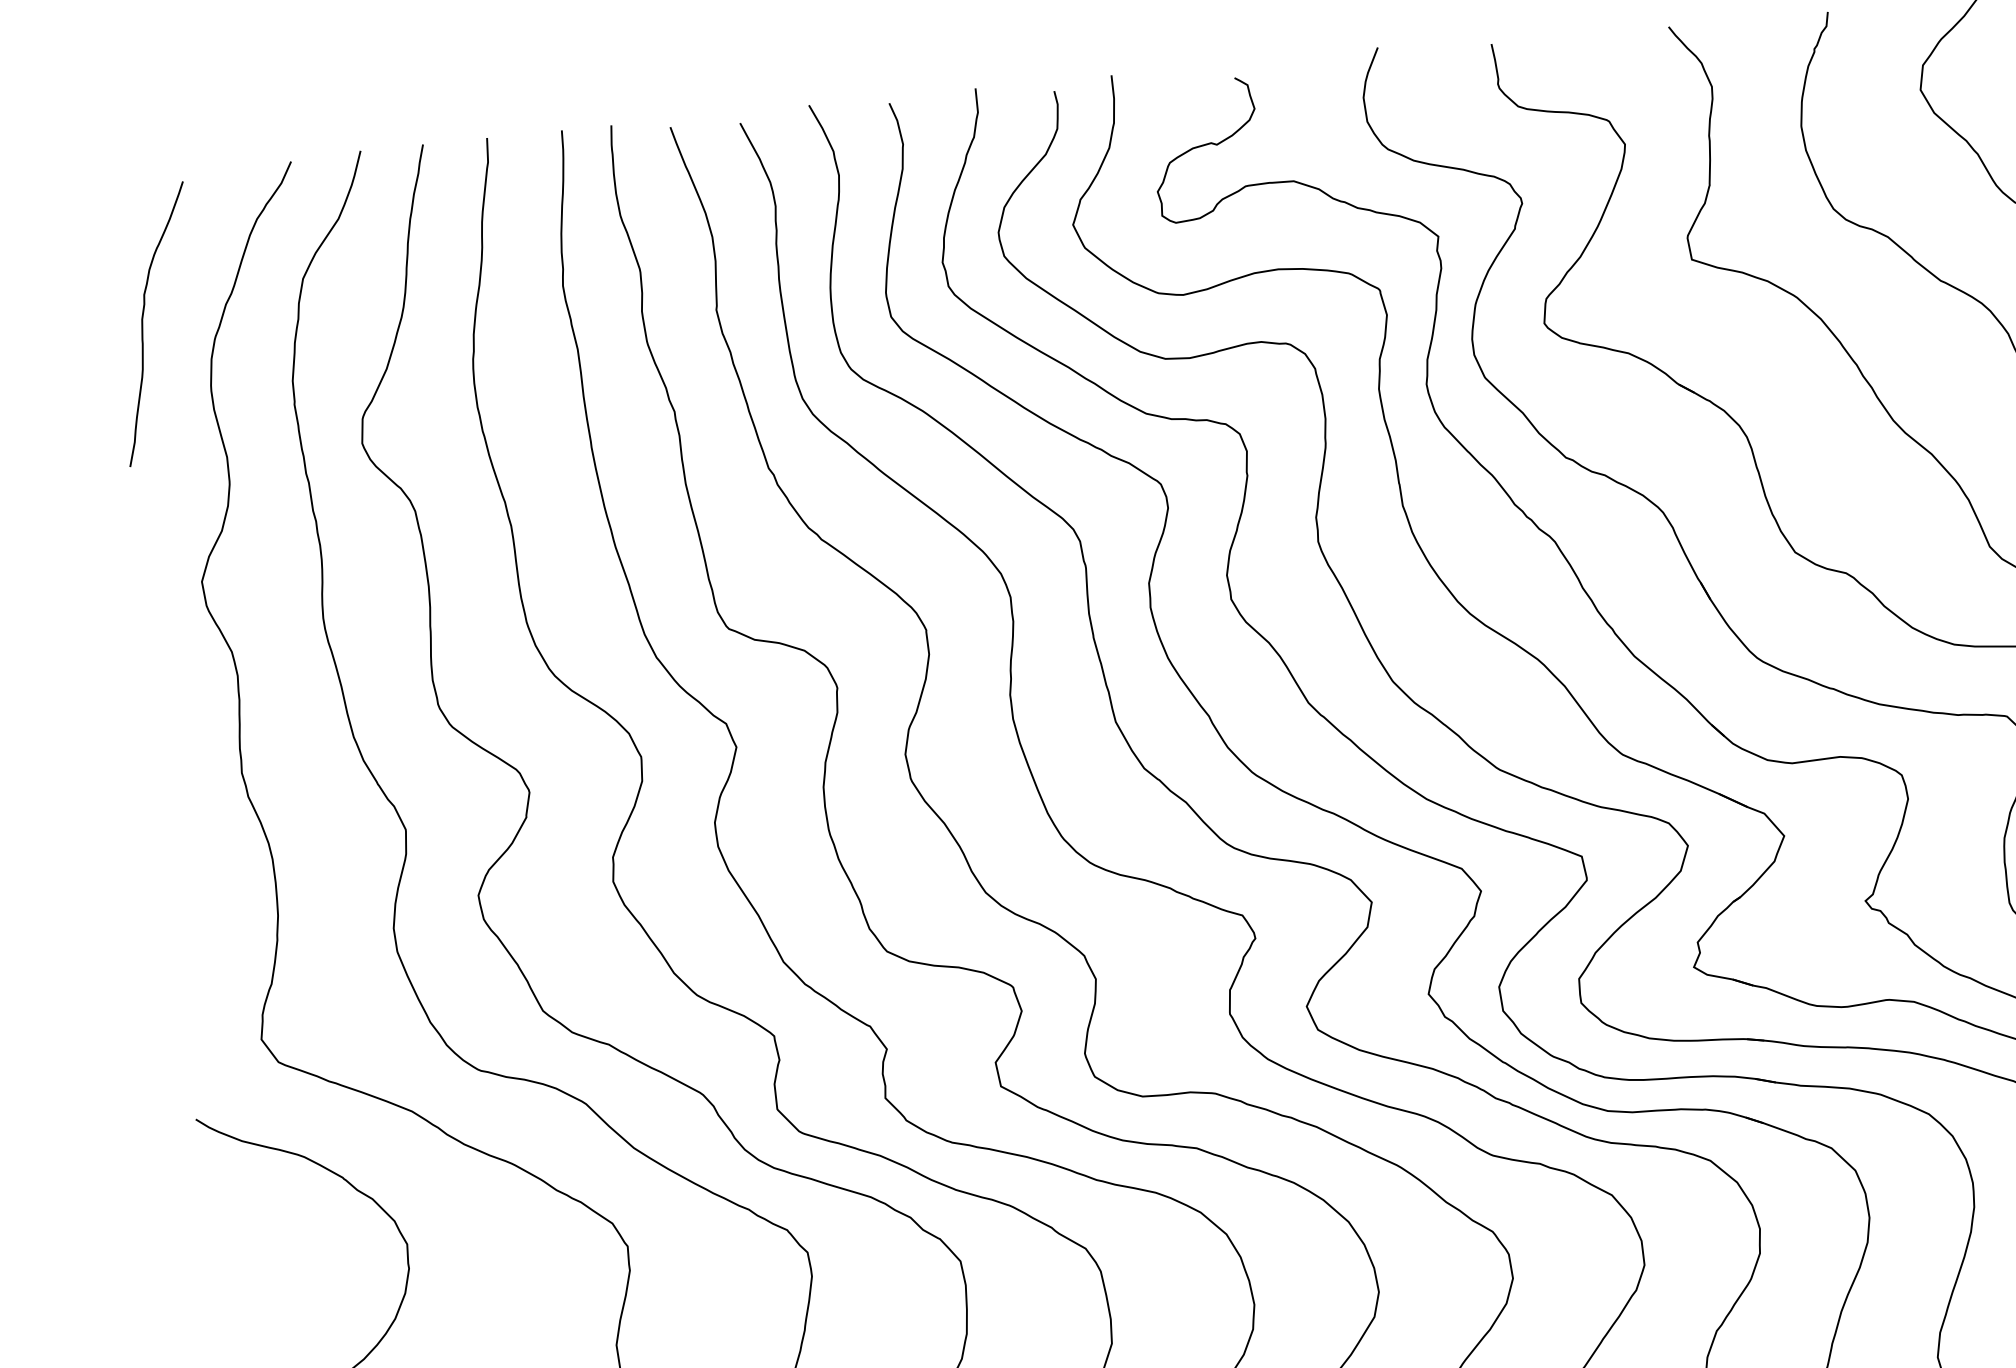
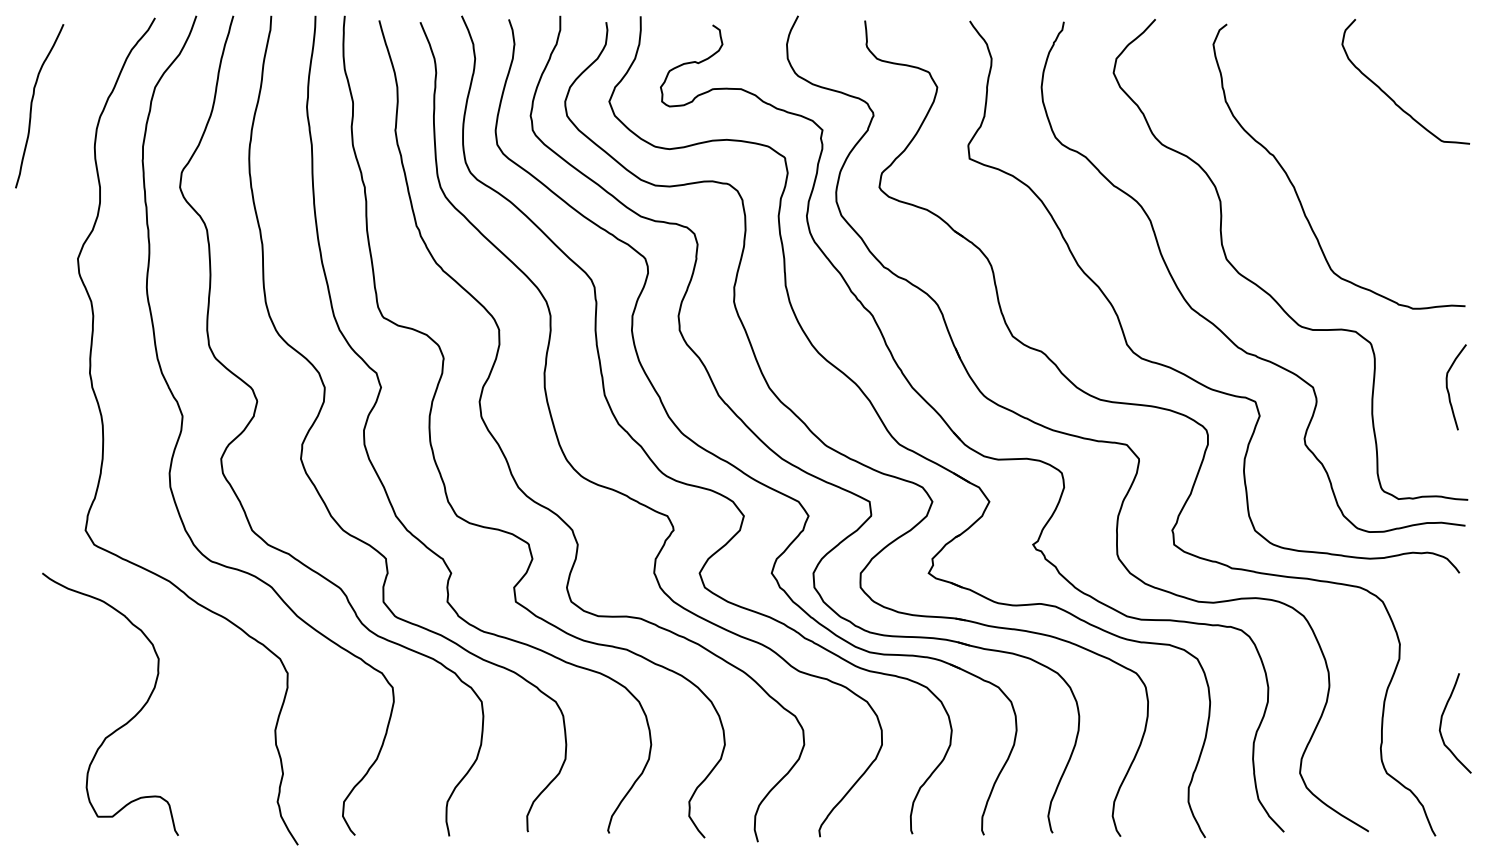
curve: (144, 325) -> (32, 106), moved

